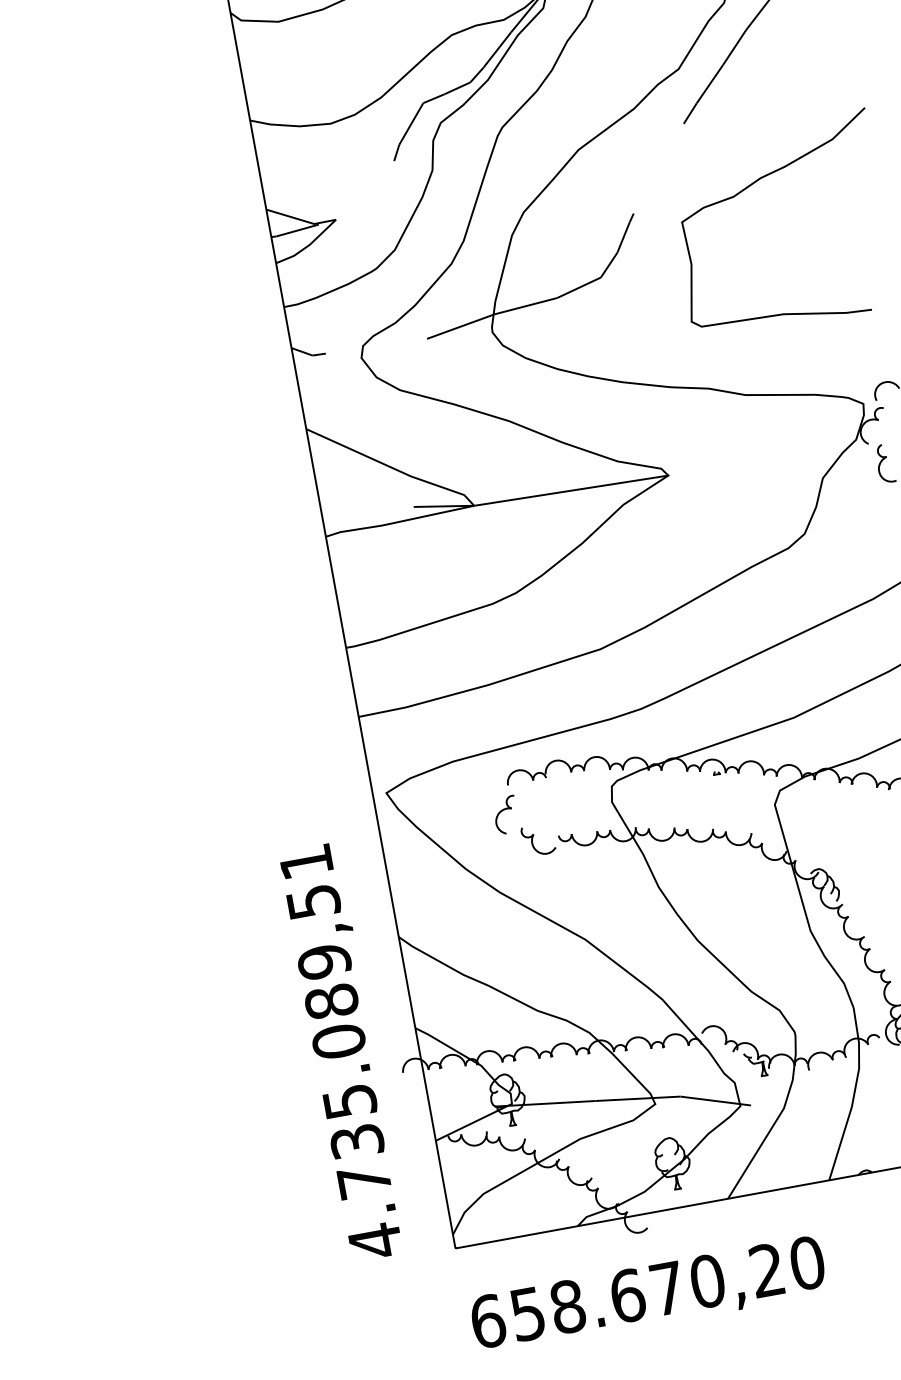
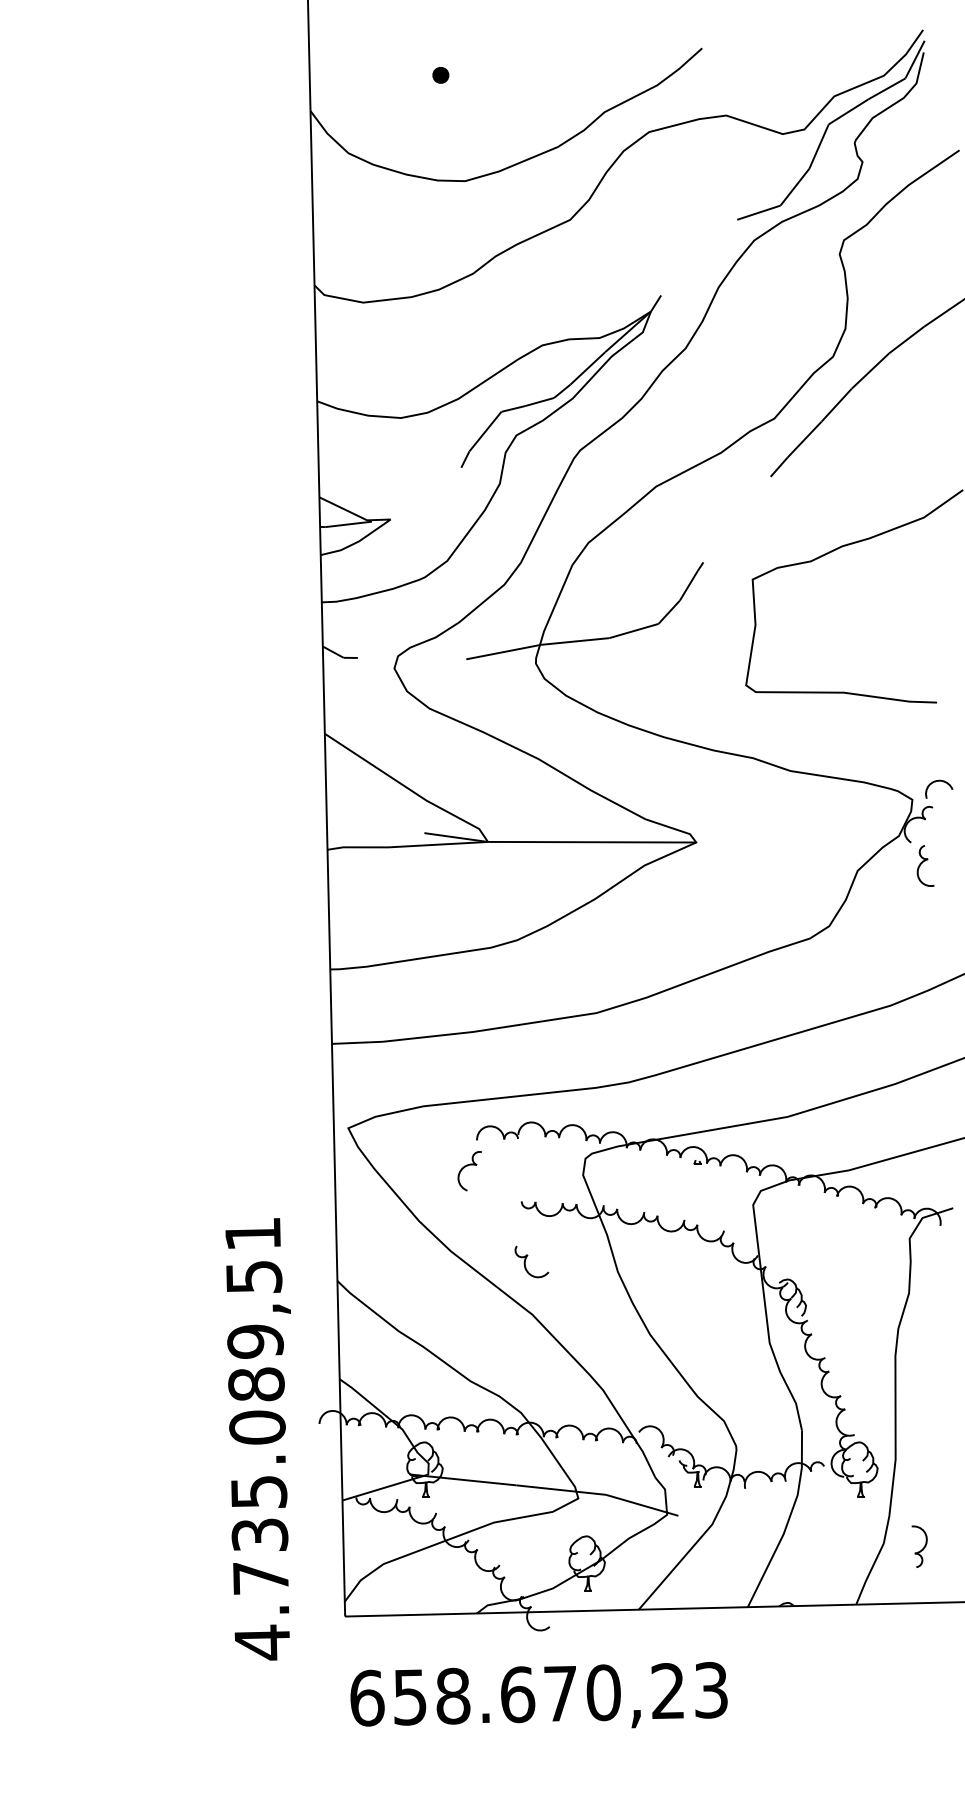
part: (538, 839) -> (531, 1261), moved
text: (340, 1052) -> (257, 1439), moved
text: (807, 1263) -> (711, 1690), 658.670,20 -> 658.670,23

